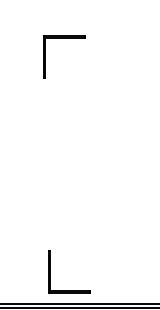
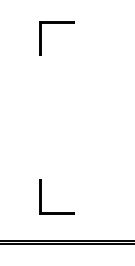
part: (49, 271) -> (41, 196), moved

